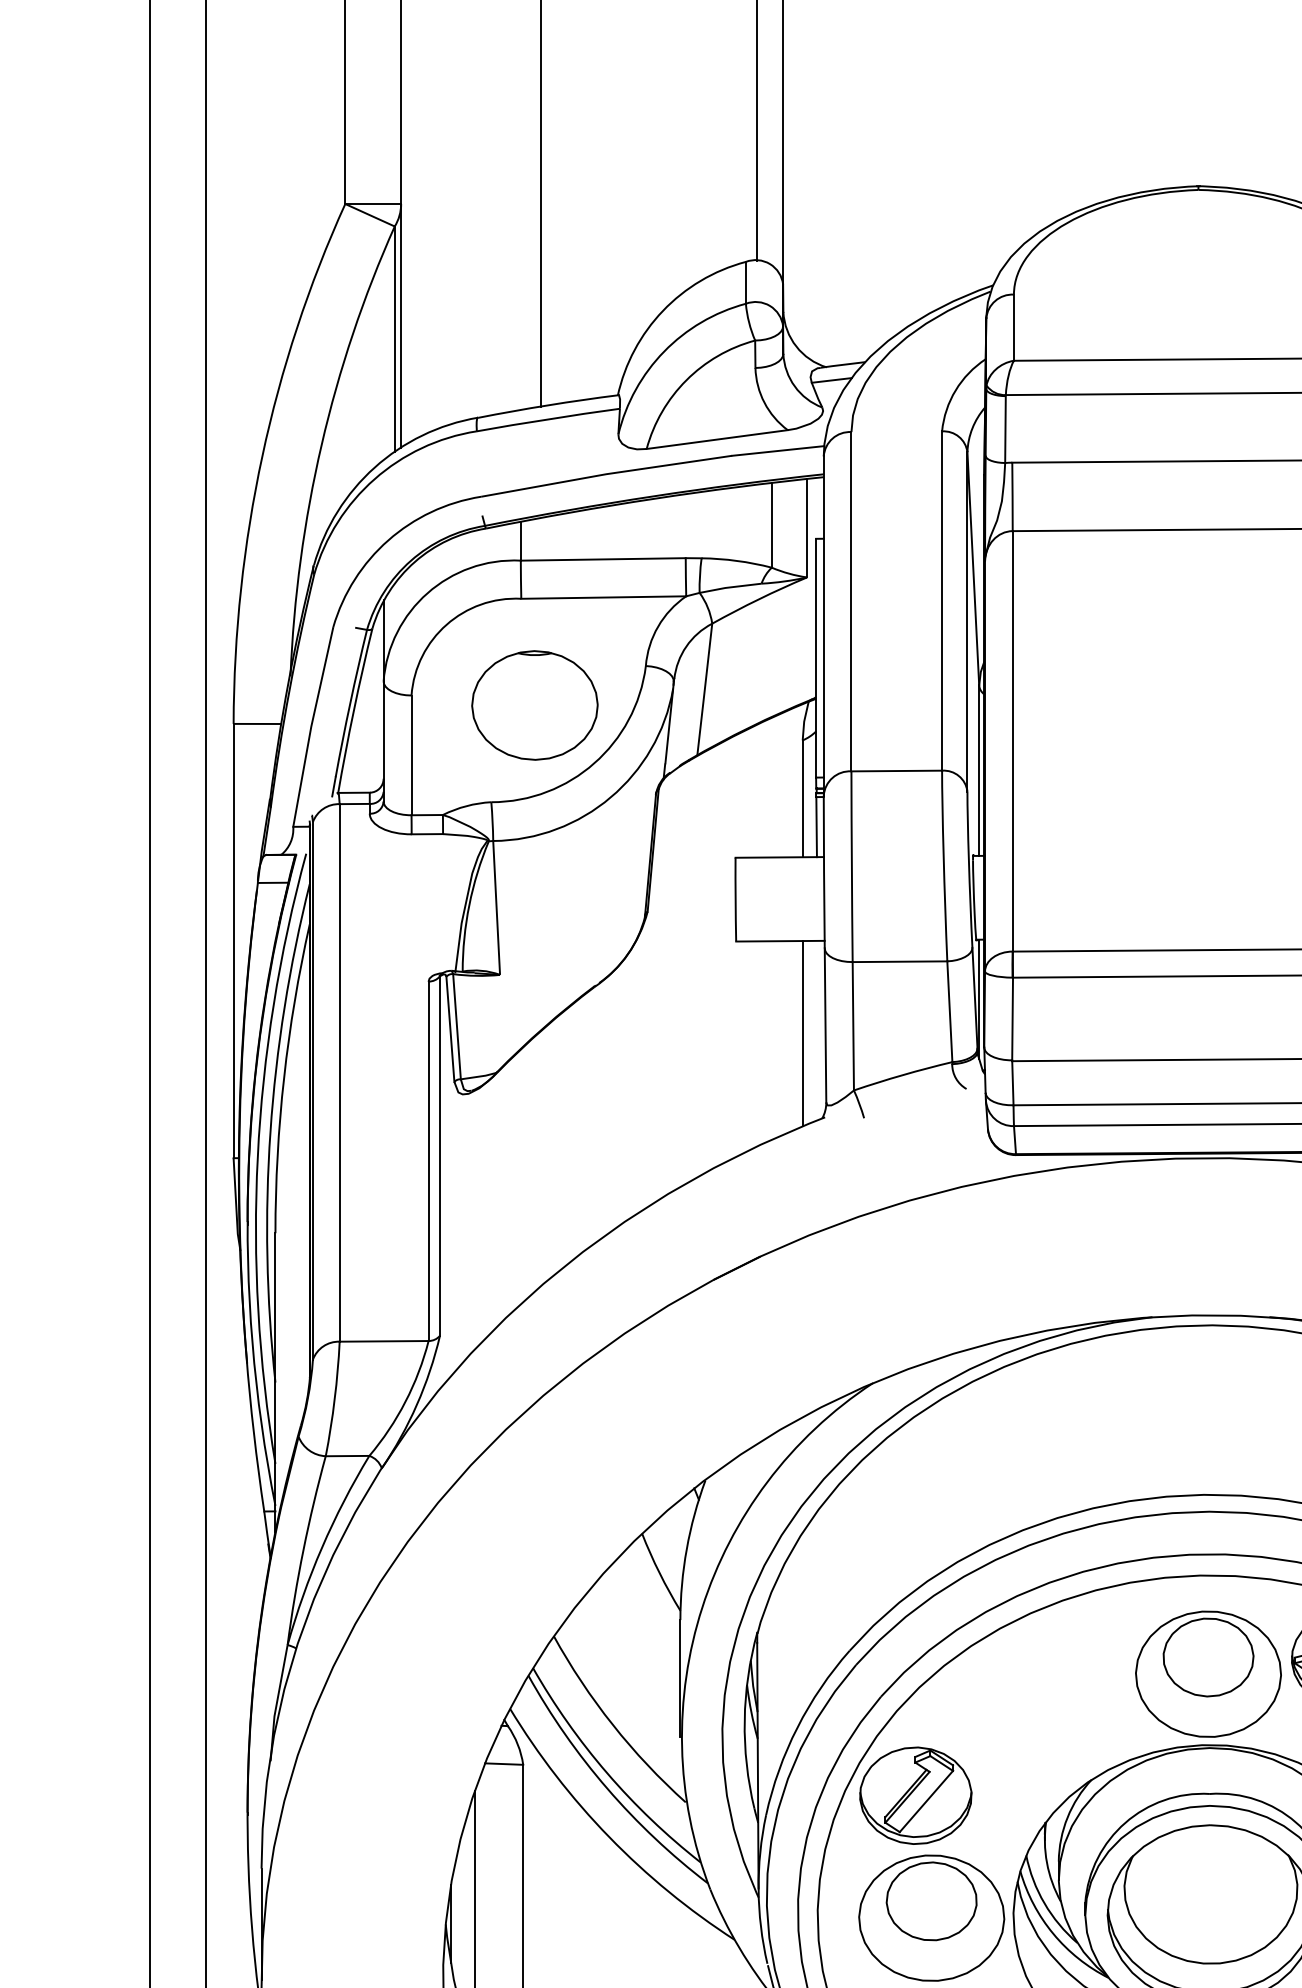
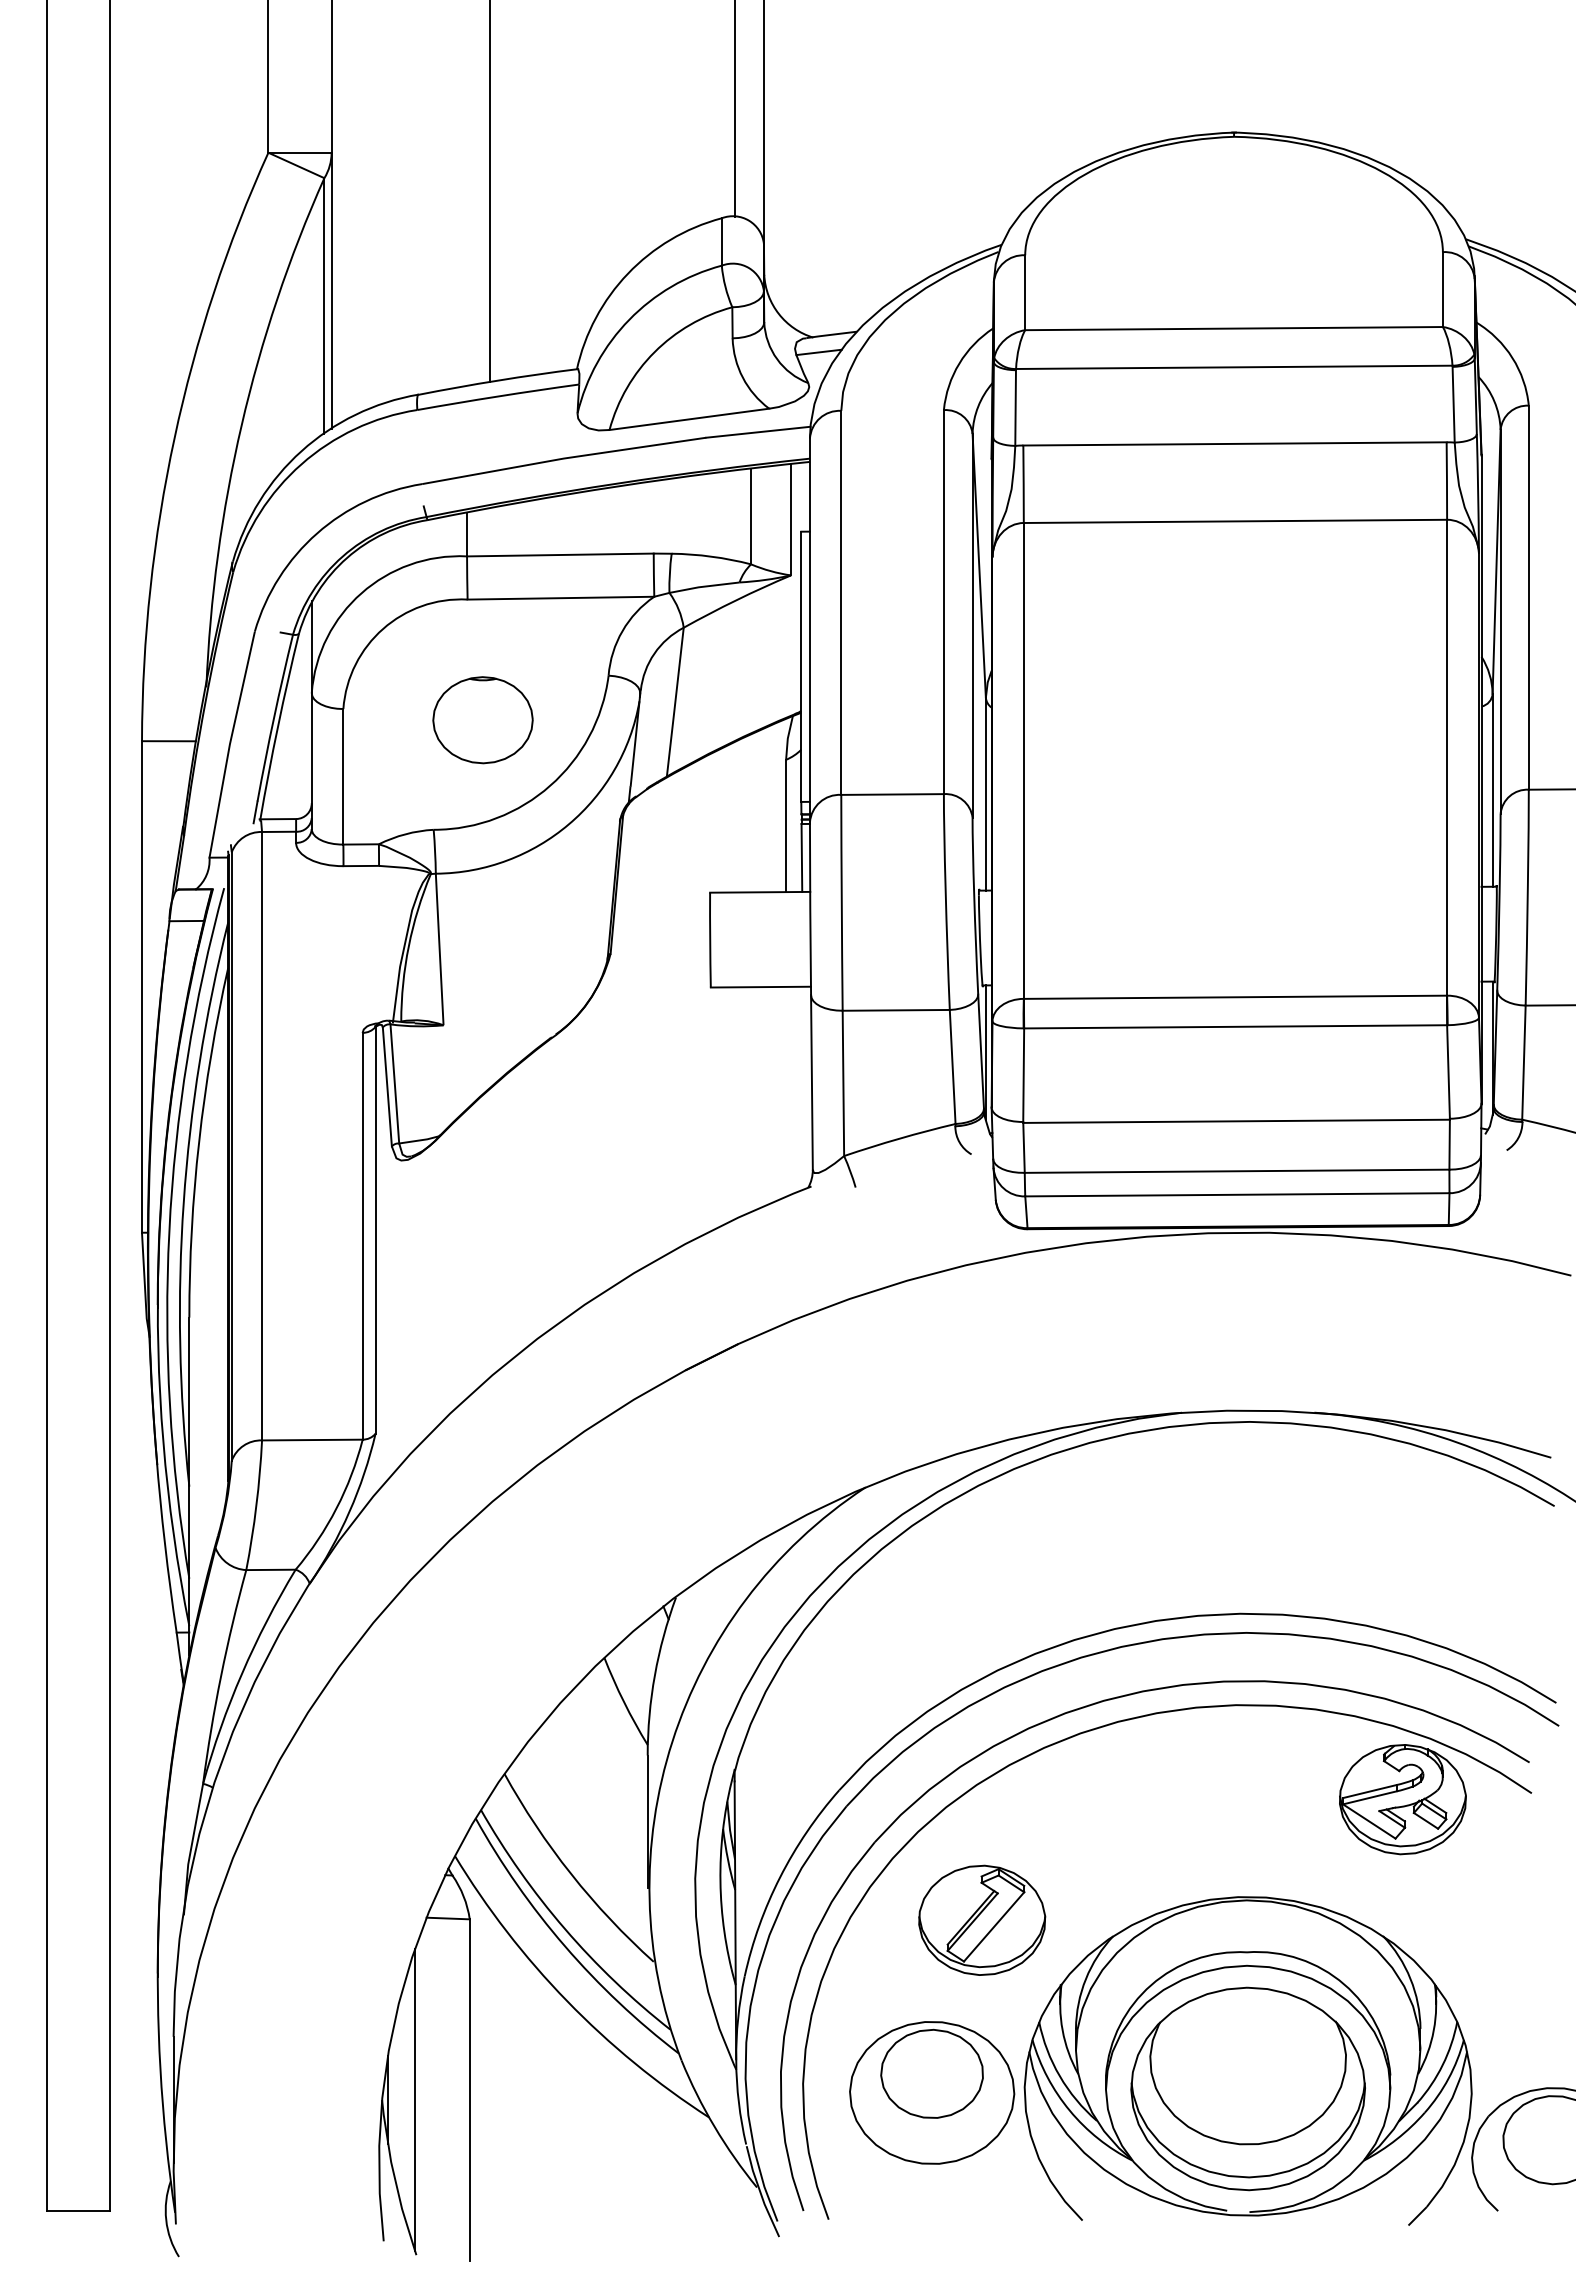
part: (534, 704) -> (482, 719), size x0.7
line: (803, 1033) -> (786, 1091), removed
part: (1208, 1673) -> (1245, 1816), removed
part: (916, 1794) -> (982, 1919), moved

